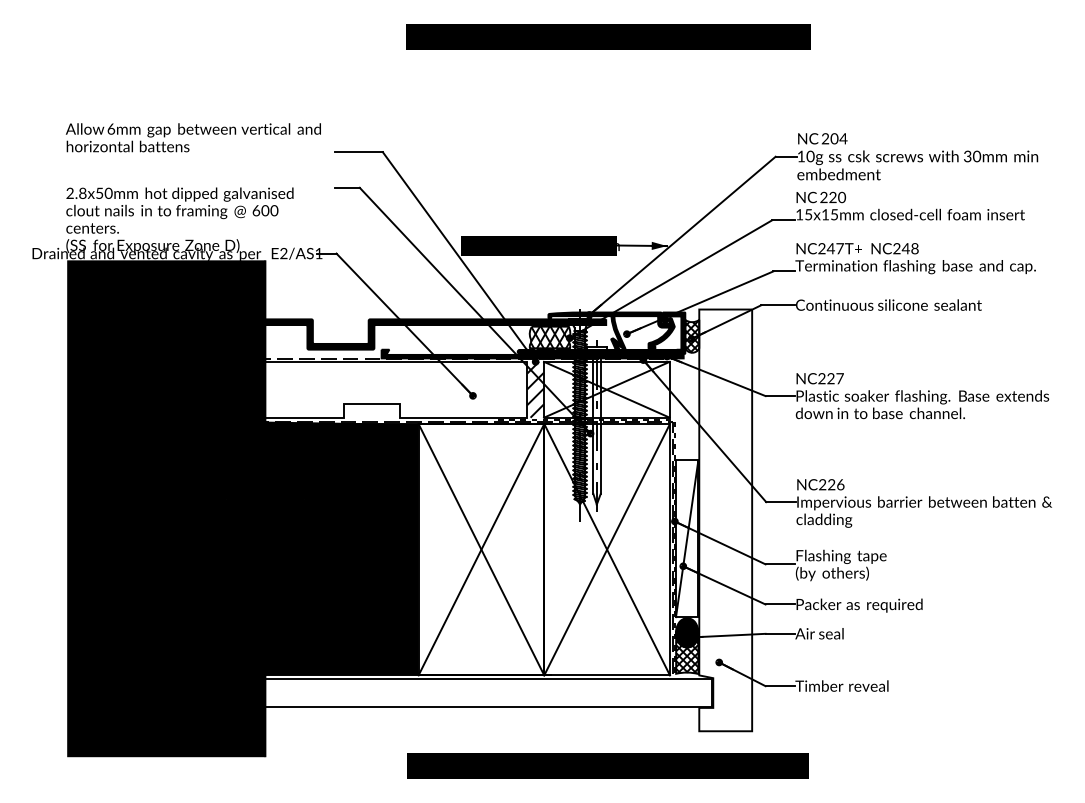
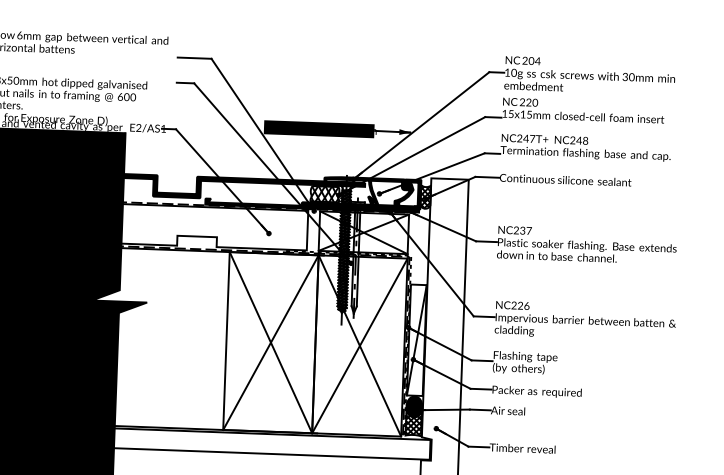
text: (830, 380) -> (522, 231), NC227 -> NC237
hatch: (535, 389) -> (313, 230), removed
fill: (322, 548) -> (158, 337), removed

